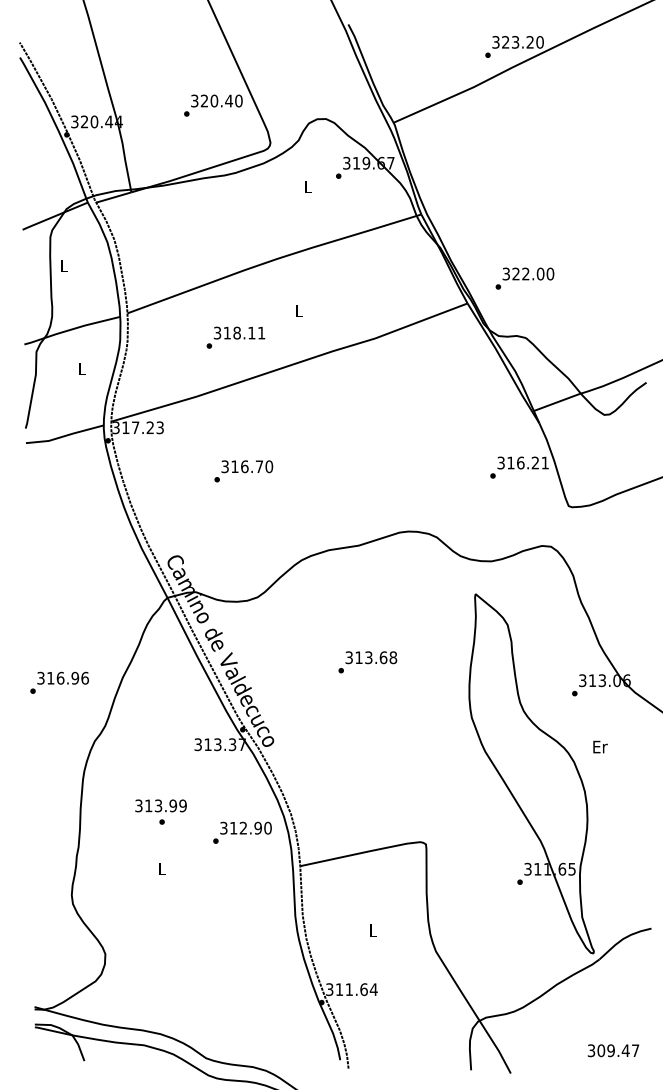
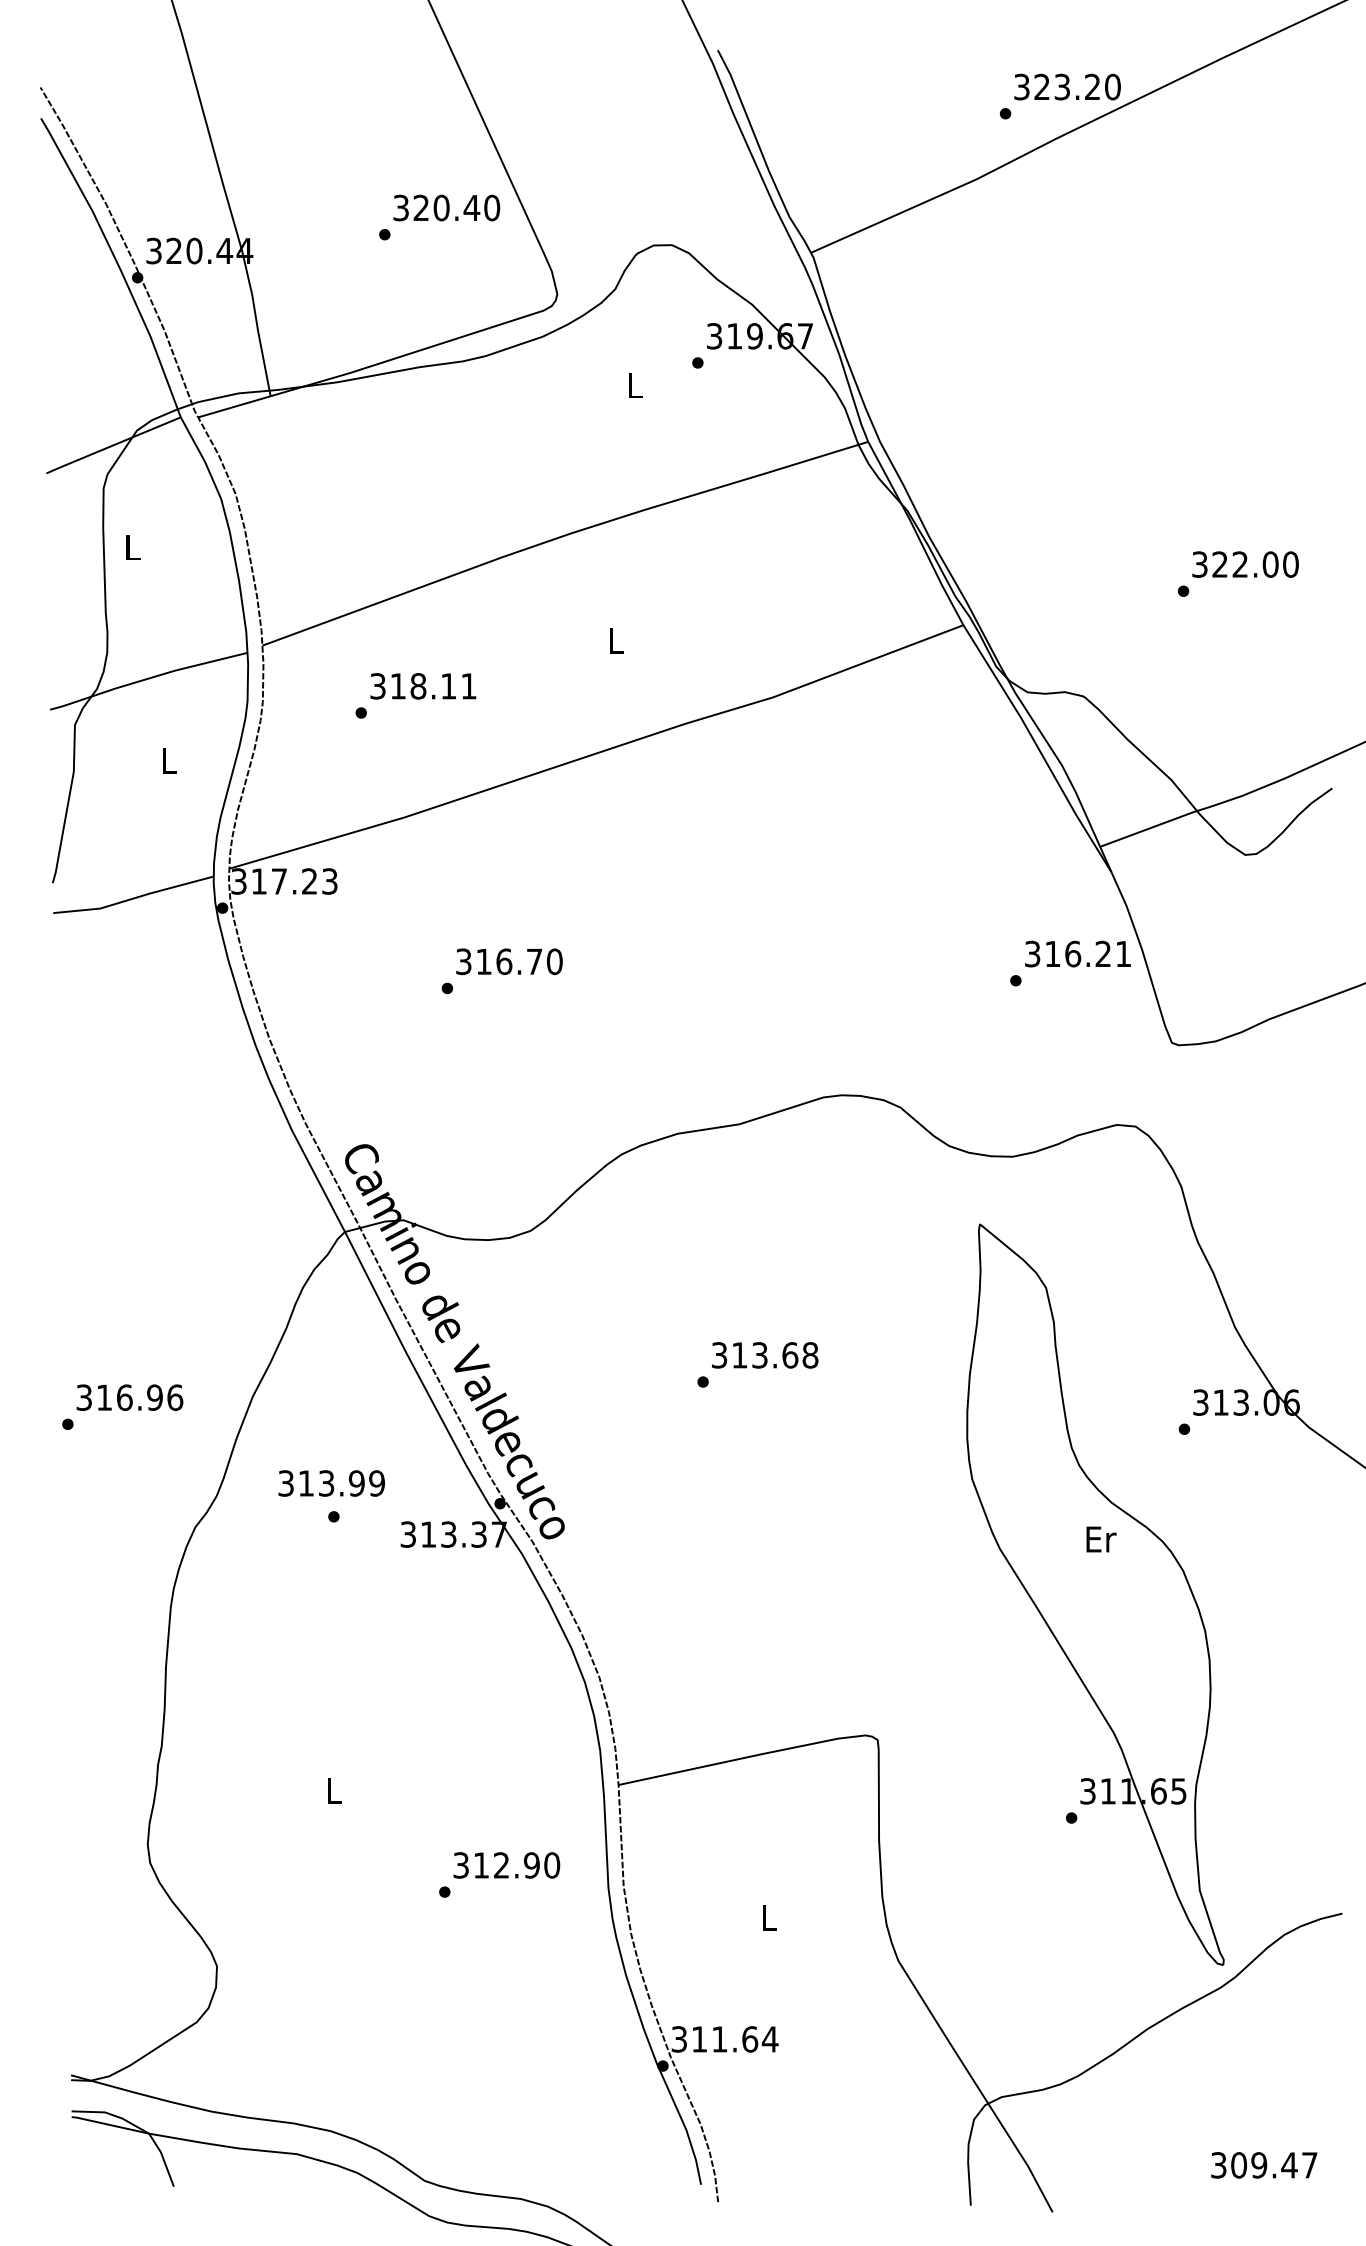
text: (524, 278) -> (1237, 573), moved
text: (235, 337) -> (415, 695), moved
text: (600, 746) -> (1101, 1538), moved
text: (160, 811) -> (330, 1495), moved
text: (242, 832) -> (499, 1874), moved

